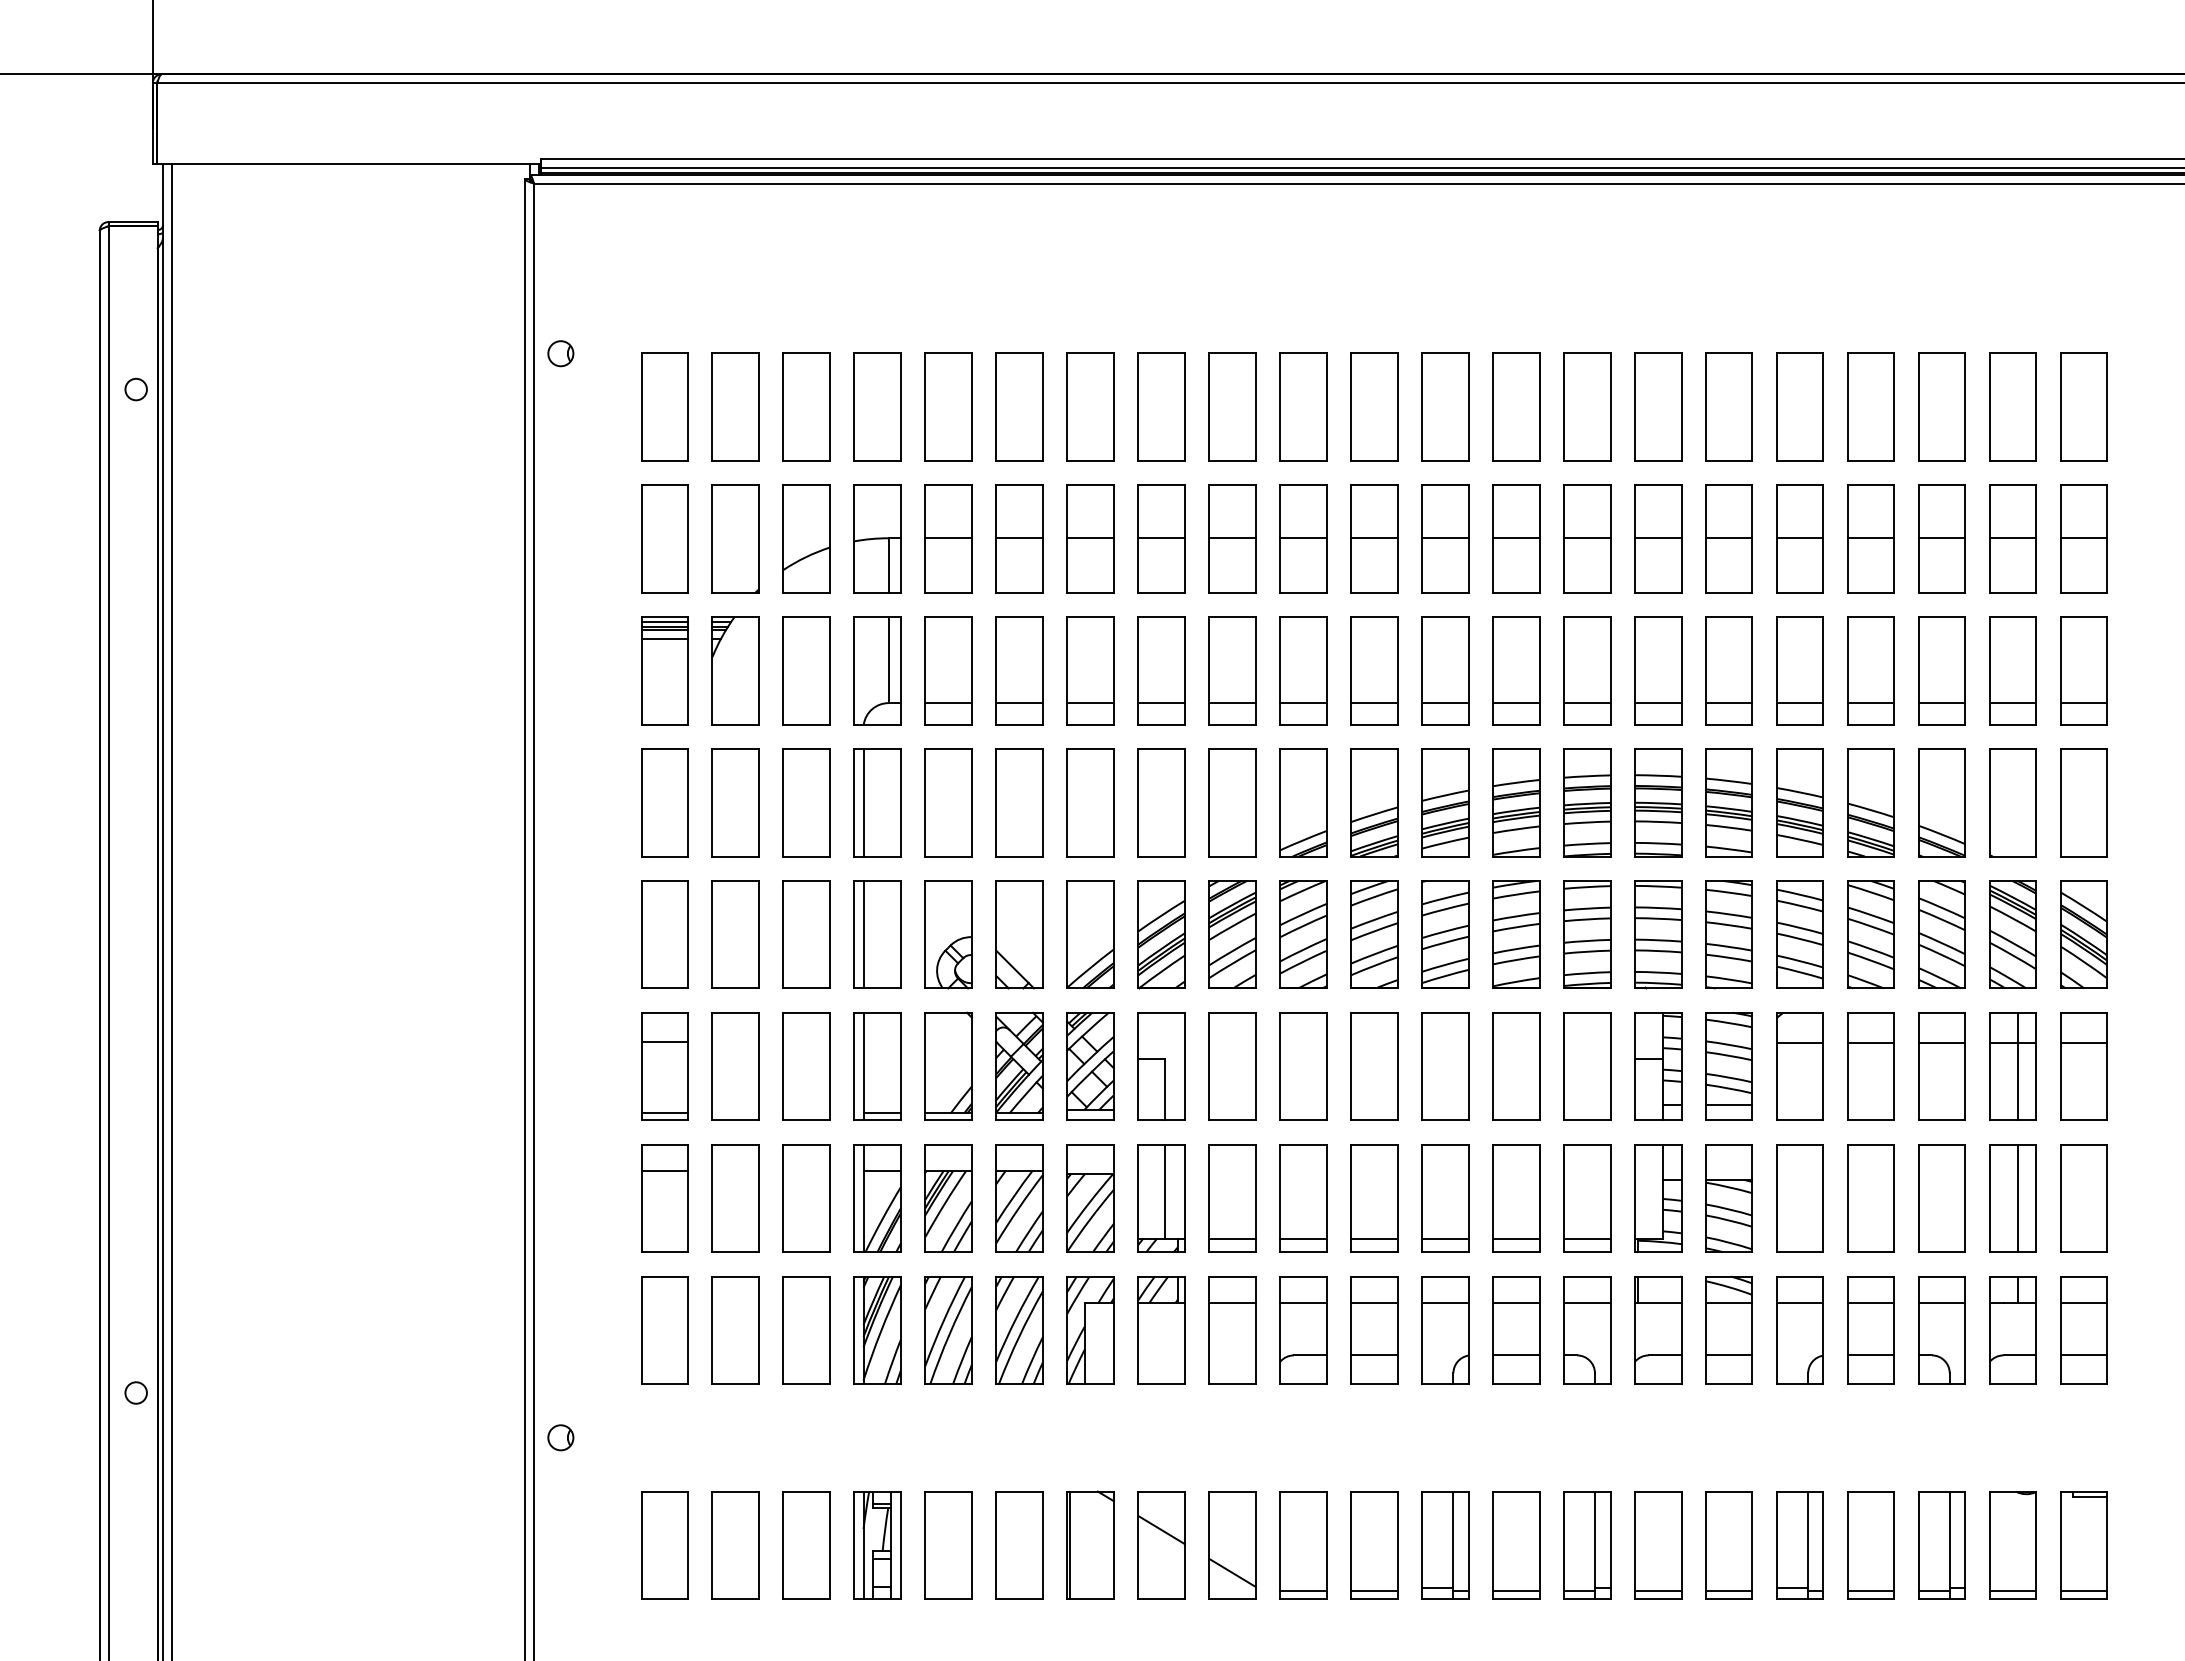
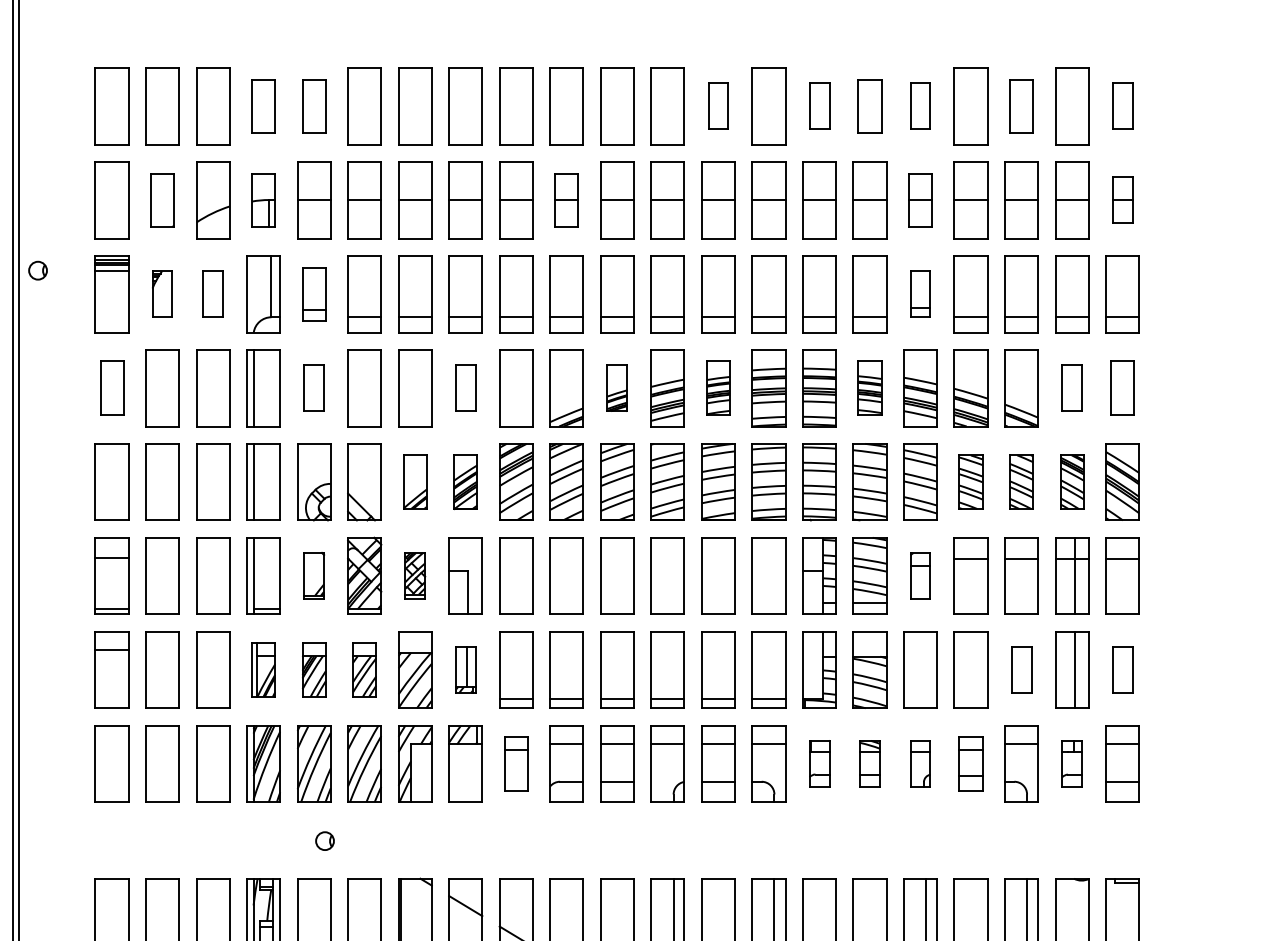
part: (560, 353) -> (37, 270), moved
part: (877, 406) -> (263, 106), size x0.7
part: (948, 406) -> (314, 106), size x0.7
part: (1516, 406) -> (718, 106), size x0.6
part: (1658, 406) -> (819, 106), size x0.6
part: (1728, 406) -> (869, 106), size x0.7
part: (1799, 406) -> (920, 106), size x0.6
part: (1941, 406) -> (1021, 106), size x0.7
part: (2083, 406) -> (1122, 106), size x0.6
part: (735, 538) -> (162, 200), size x0.7
part: (877, 538) -> (263, 200), size x0.7
part: (1303, 538) -> (566, 200), size x0.7
part: (1799, 538) -> (920, 200), size x0.7
part: (2083, 538) -> (1122, 200), size x0.6
part: (735, 670) -> (162, 294), size x0.6
part: (806, 670) -> (212, 294), size x0.6
part: (948, 670) -> (314, 294), size x0.7
part: (1799, 670) -> (920, 294), size x0.6
part: (664, 802) -> (111, 388), size x0.7
part: (948, 802) -> (314, 388), size x0.6
part: (1161, 802) -> (465, 388), size x0.6
part: (1374, 802) -> (617, 388), size x0.6
part: (1516, 802) -> (718, 388), size x0.7
part: (1728, 802) -> (869, 388), size x0.7
part: (2012, 802) -> (1071, 388), size x0.6
part: (2083, 802) -> (1122, 388), size x0.7
part: (1090, 934) -> (415, 482), size x0.7
part: (1161, 934) -> (465, 482), size x0.7
part: (1870, 934) -> (970, 482), size x0.7
part: (1941, 934) -> (1021, 482), size x0.7
part: (2012, 934) -> (1071, 482), size x0.7
part: (948, 1065) -> (314, 575), size x0.6
part: (1090, 1066) -> (415, 576), size x0.6
part: (1799, 1066) -> (920, 576), size x0.6
part: (877, 1198) -> (263, 670), size x0.7
part: (948, 1198) -> (314, 670), size x0.7
part: (1019, 1198) -> (364, 670), size x0.7
part: (1161, 1198) -> (465, 670), size x0.6
part: (1941, 1198) -> (1021, 670), size x0.6
part: (2083, 1198) -> (1122, 670), size x0.6
part: (1658, 1329) -> (819, 763), size x0.6
part: (1728, 1329) -> (869, 763), size x0.6
part: (1232, 1330) -> (516, 764), size x0.7
part: (1799, 1330) -> (920, 764), size x0.6
part: (1870, 1330) -> (970, 764), size x0.7
part: (2012, 1330) -> (1071, 764), size x0.6
part: (560, 1437) -> (324, 840), moved

